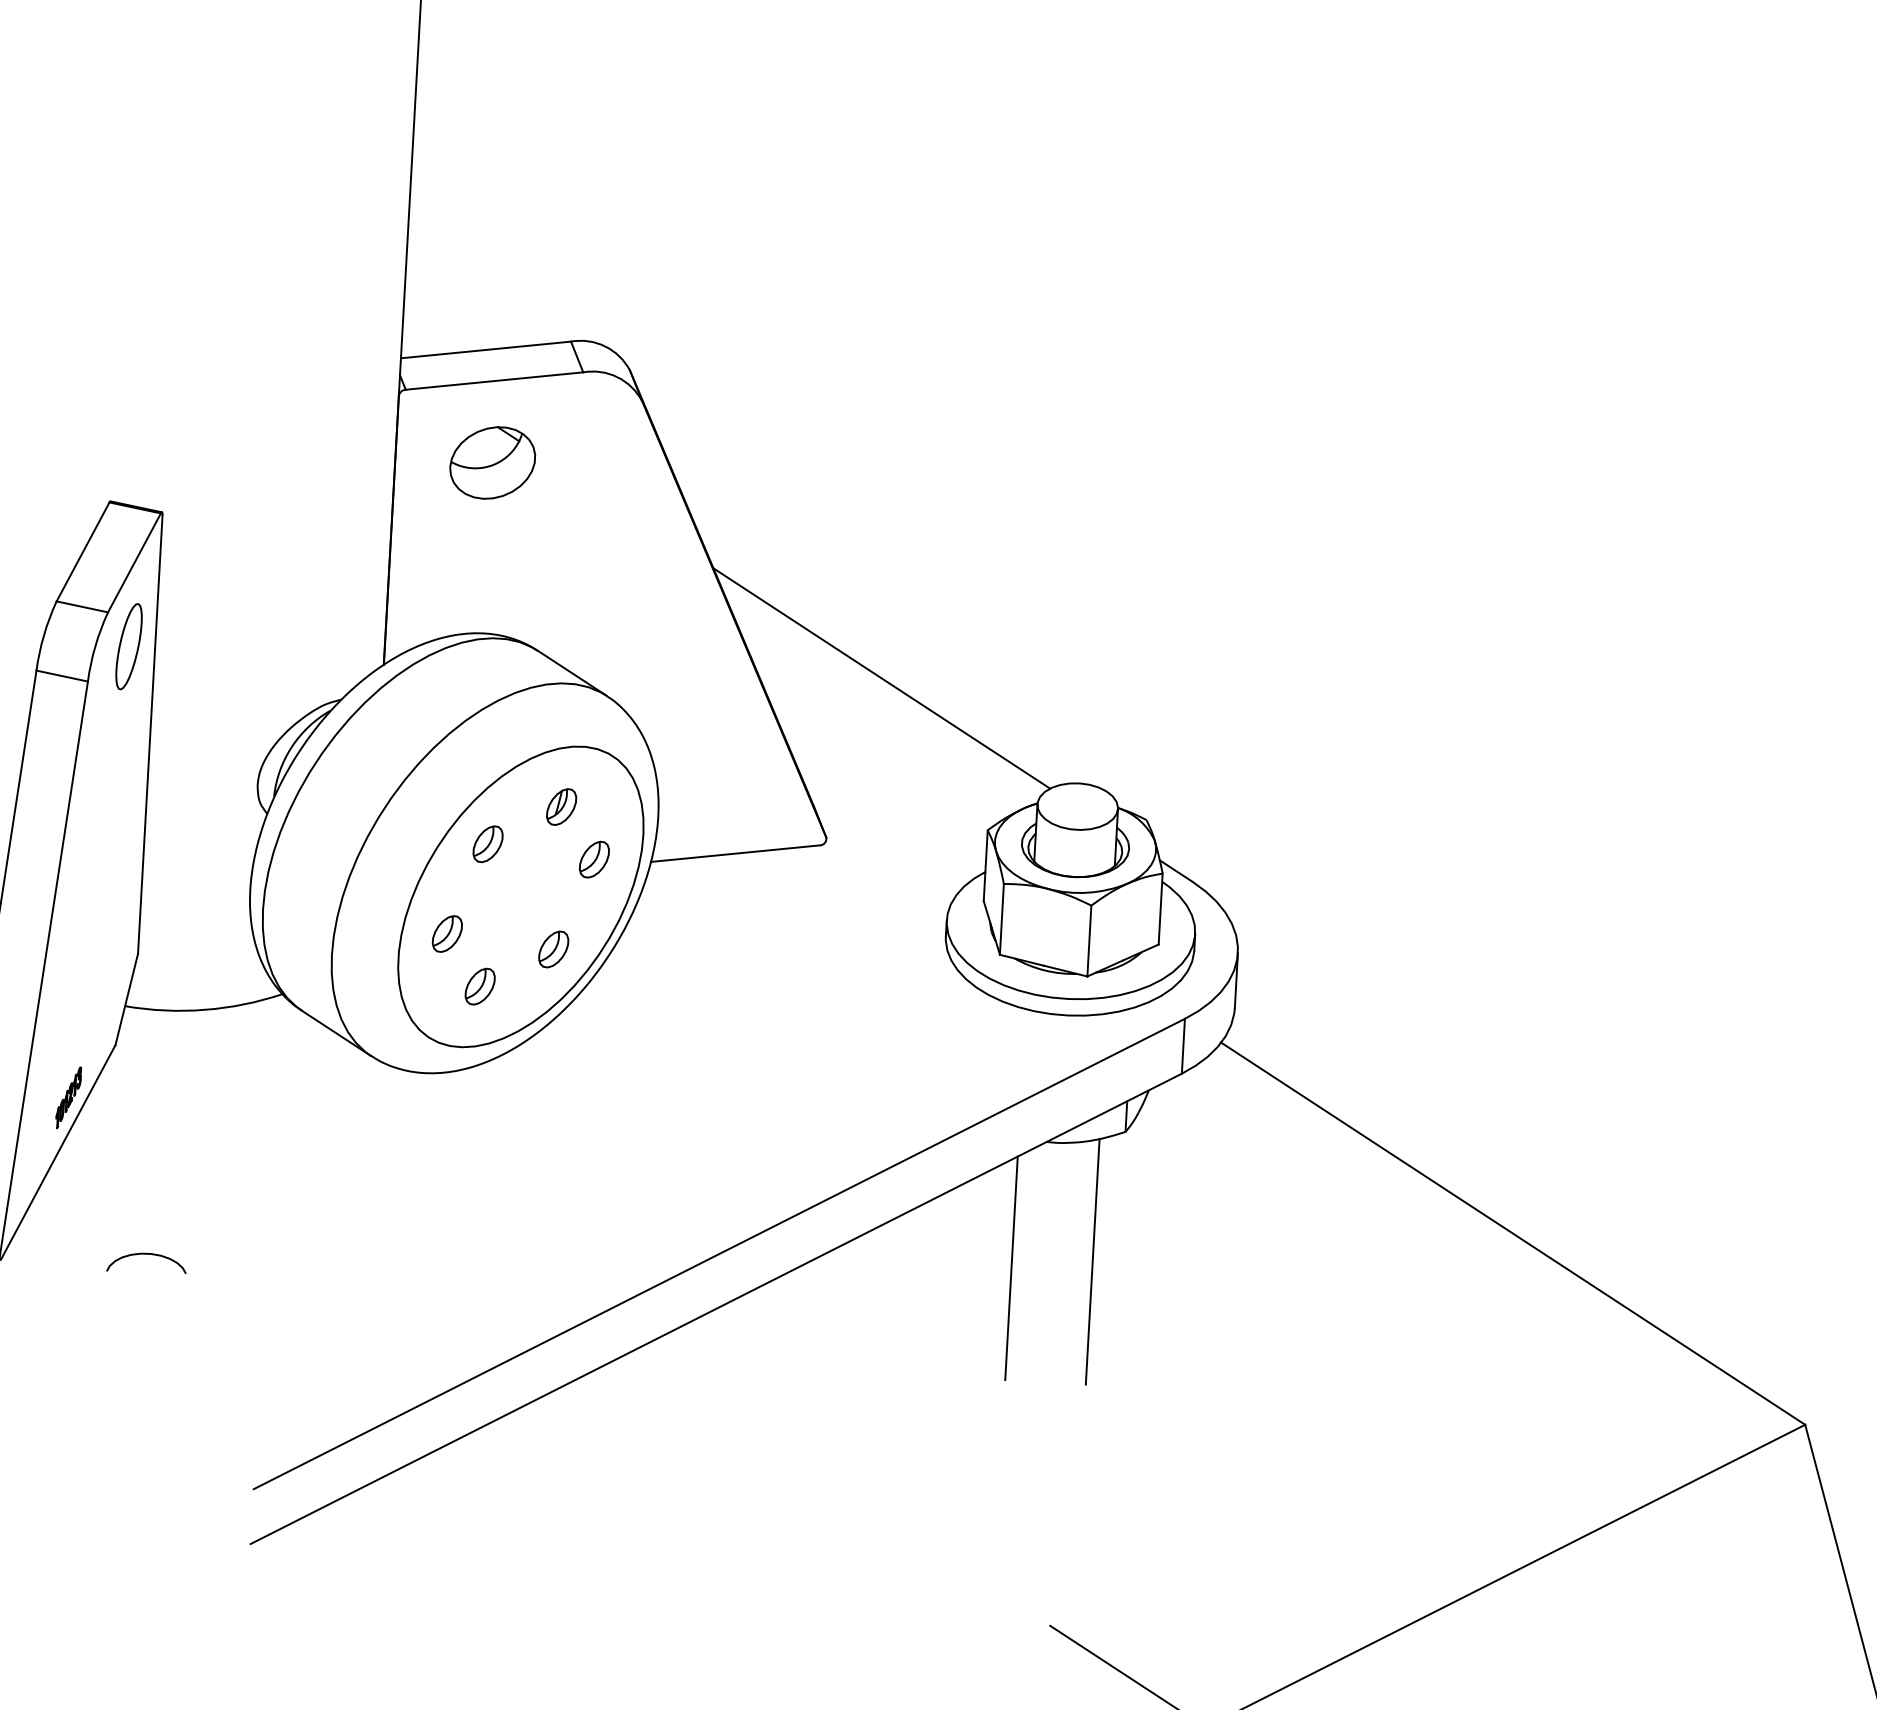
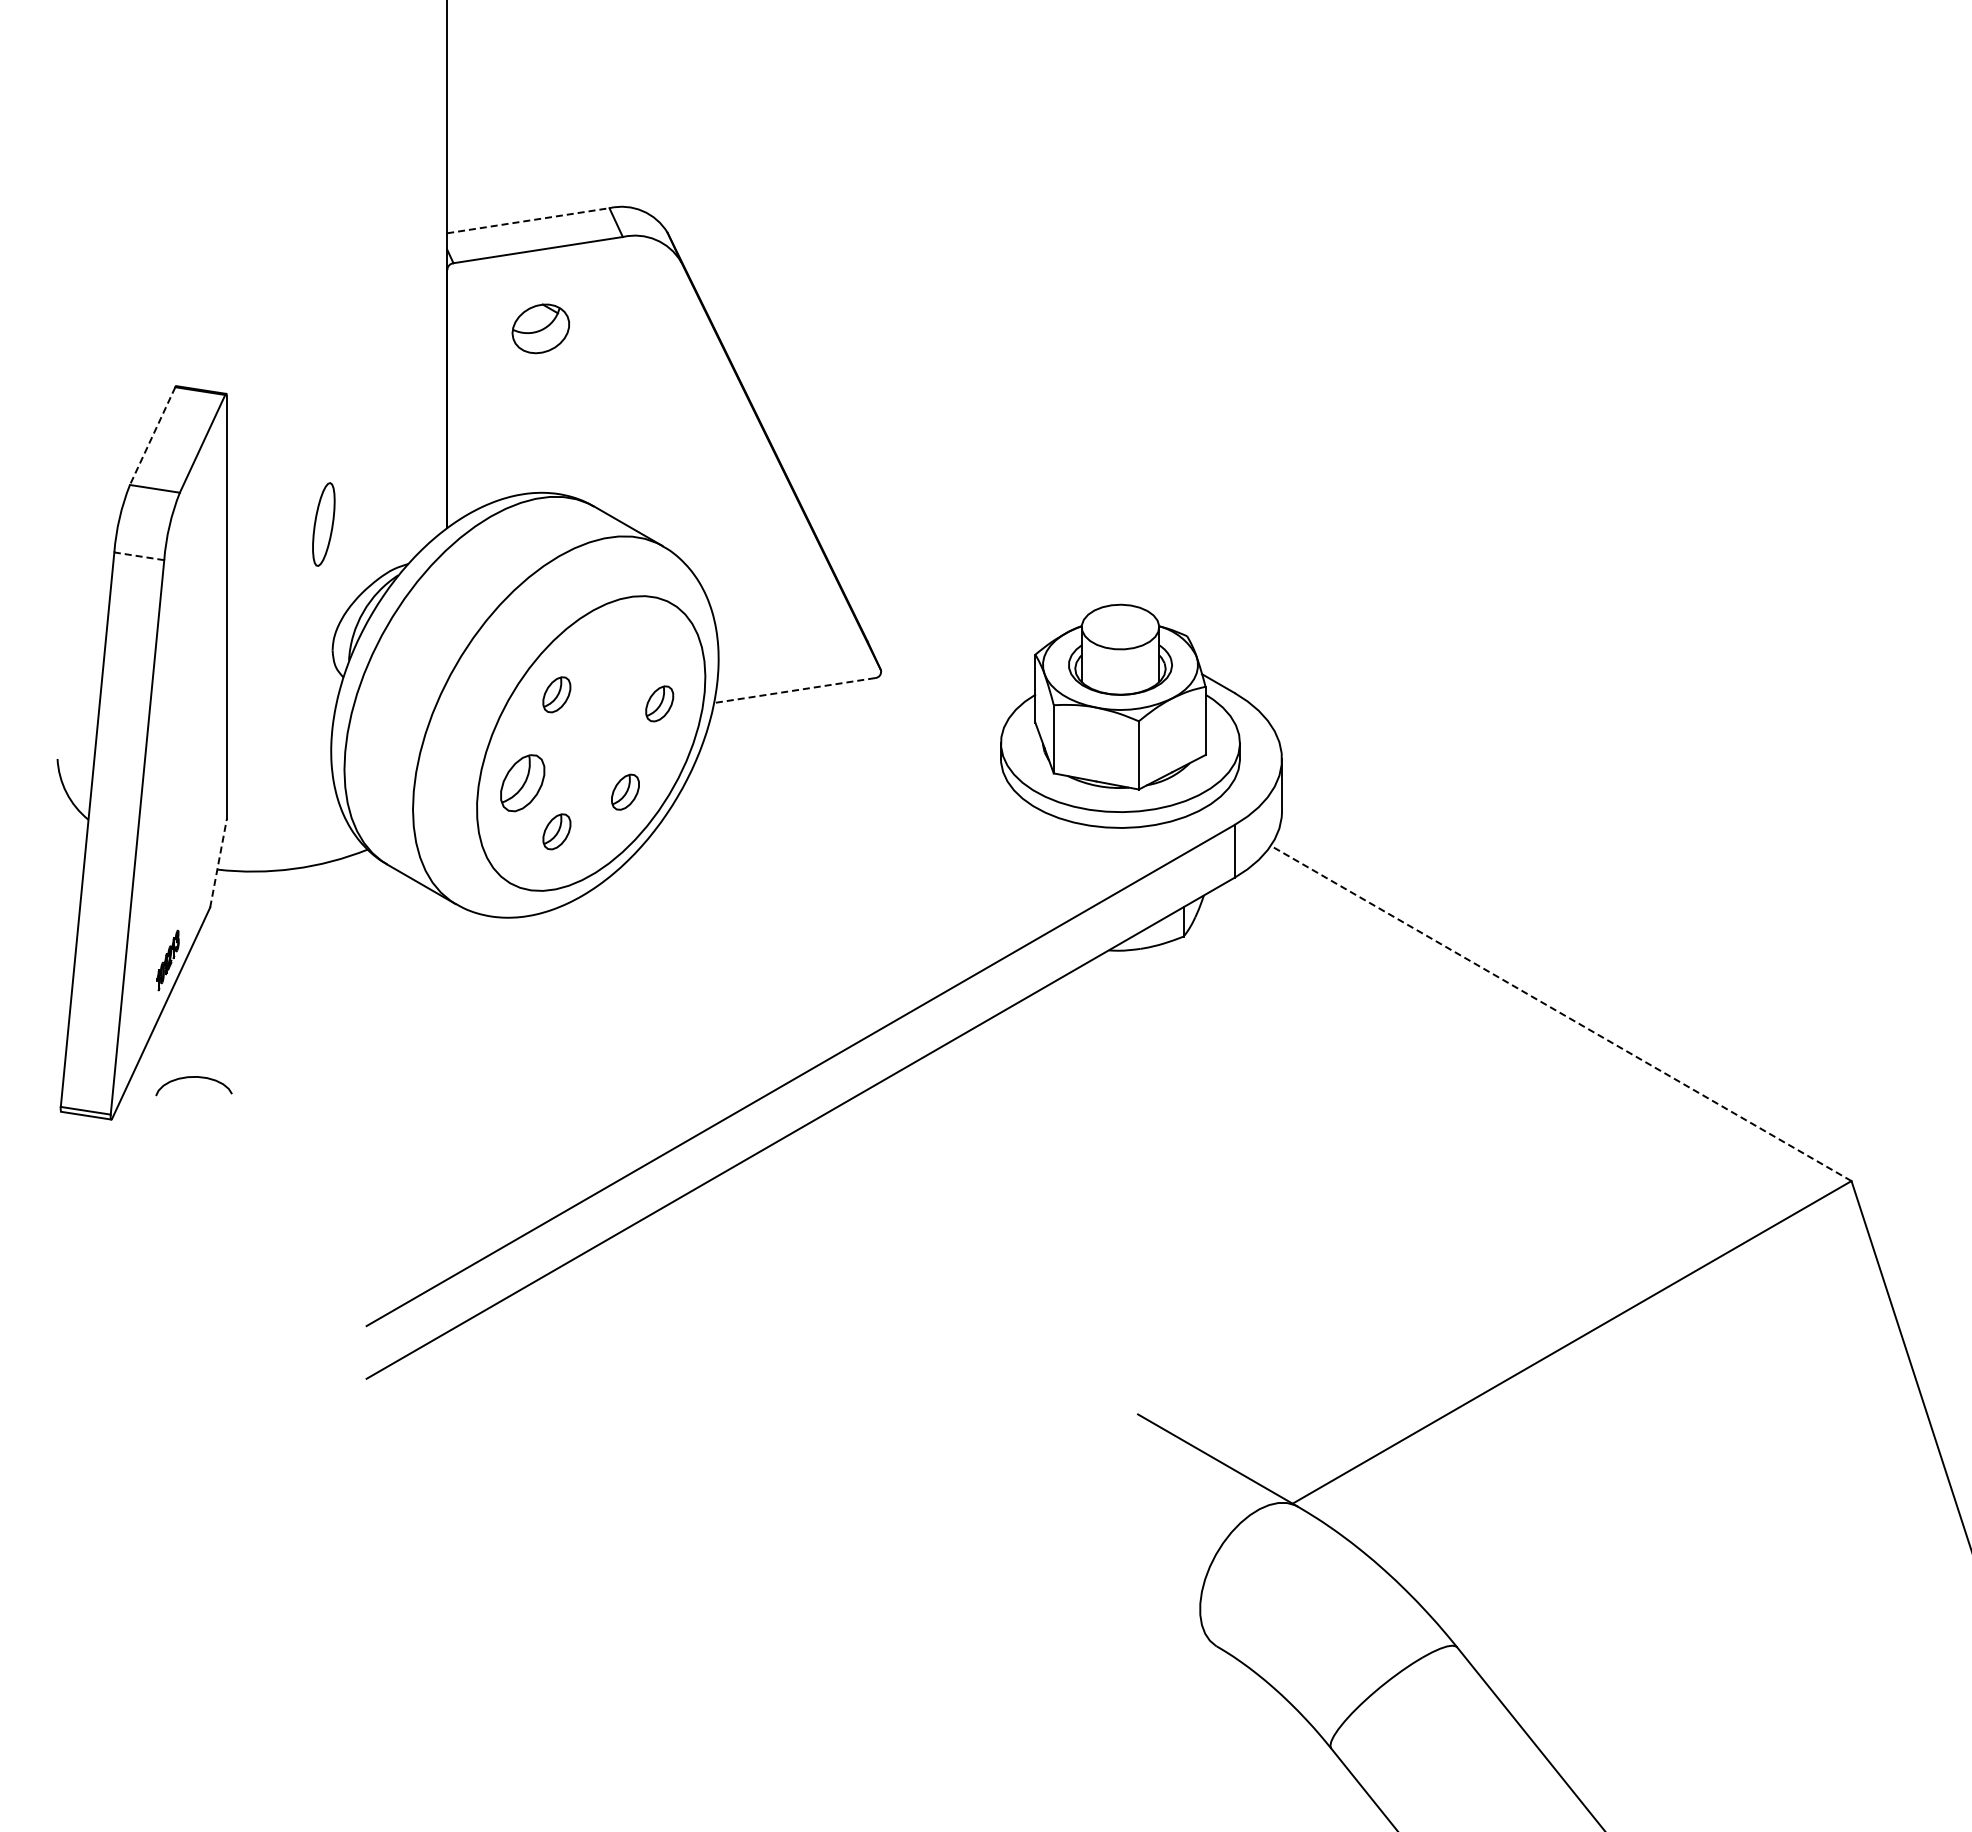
line: (486, 349) -> (528, 220), solid -> dashed
part: (492, 462) -> (540, 328), size x0.7
line: (82, 552) -> (152, 436), solid -> dashed
part: (128, 646) -> (323, 524), moved
line: (61, 676) -> (138, 556), solid -> dashed
line: (881, 678) -> (925, 514), removed
part: (561, 806) -> (625, 654), removed
line: (735, 853) -> (794, 690), solid -> dashed
part: (447, 933) -> (522, 782), size x1.6
line: (126, 998) -> (218, 862), solid -> dashed
line: (1512, 1233) -> (1560, 1013), solid -> dashed
curve: (146, 1254) -> (193, 1077), moved
line: (1092, 1261) -> (1159, 1062), removed
line: (1011, 1268) -> (1081, 1073), removed

